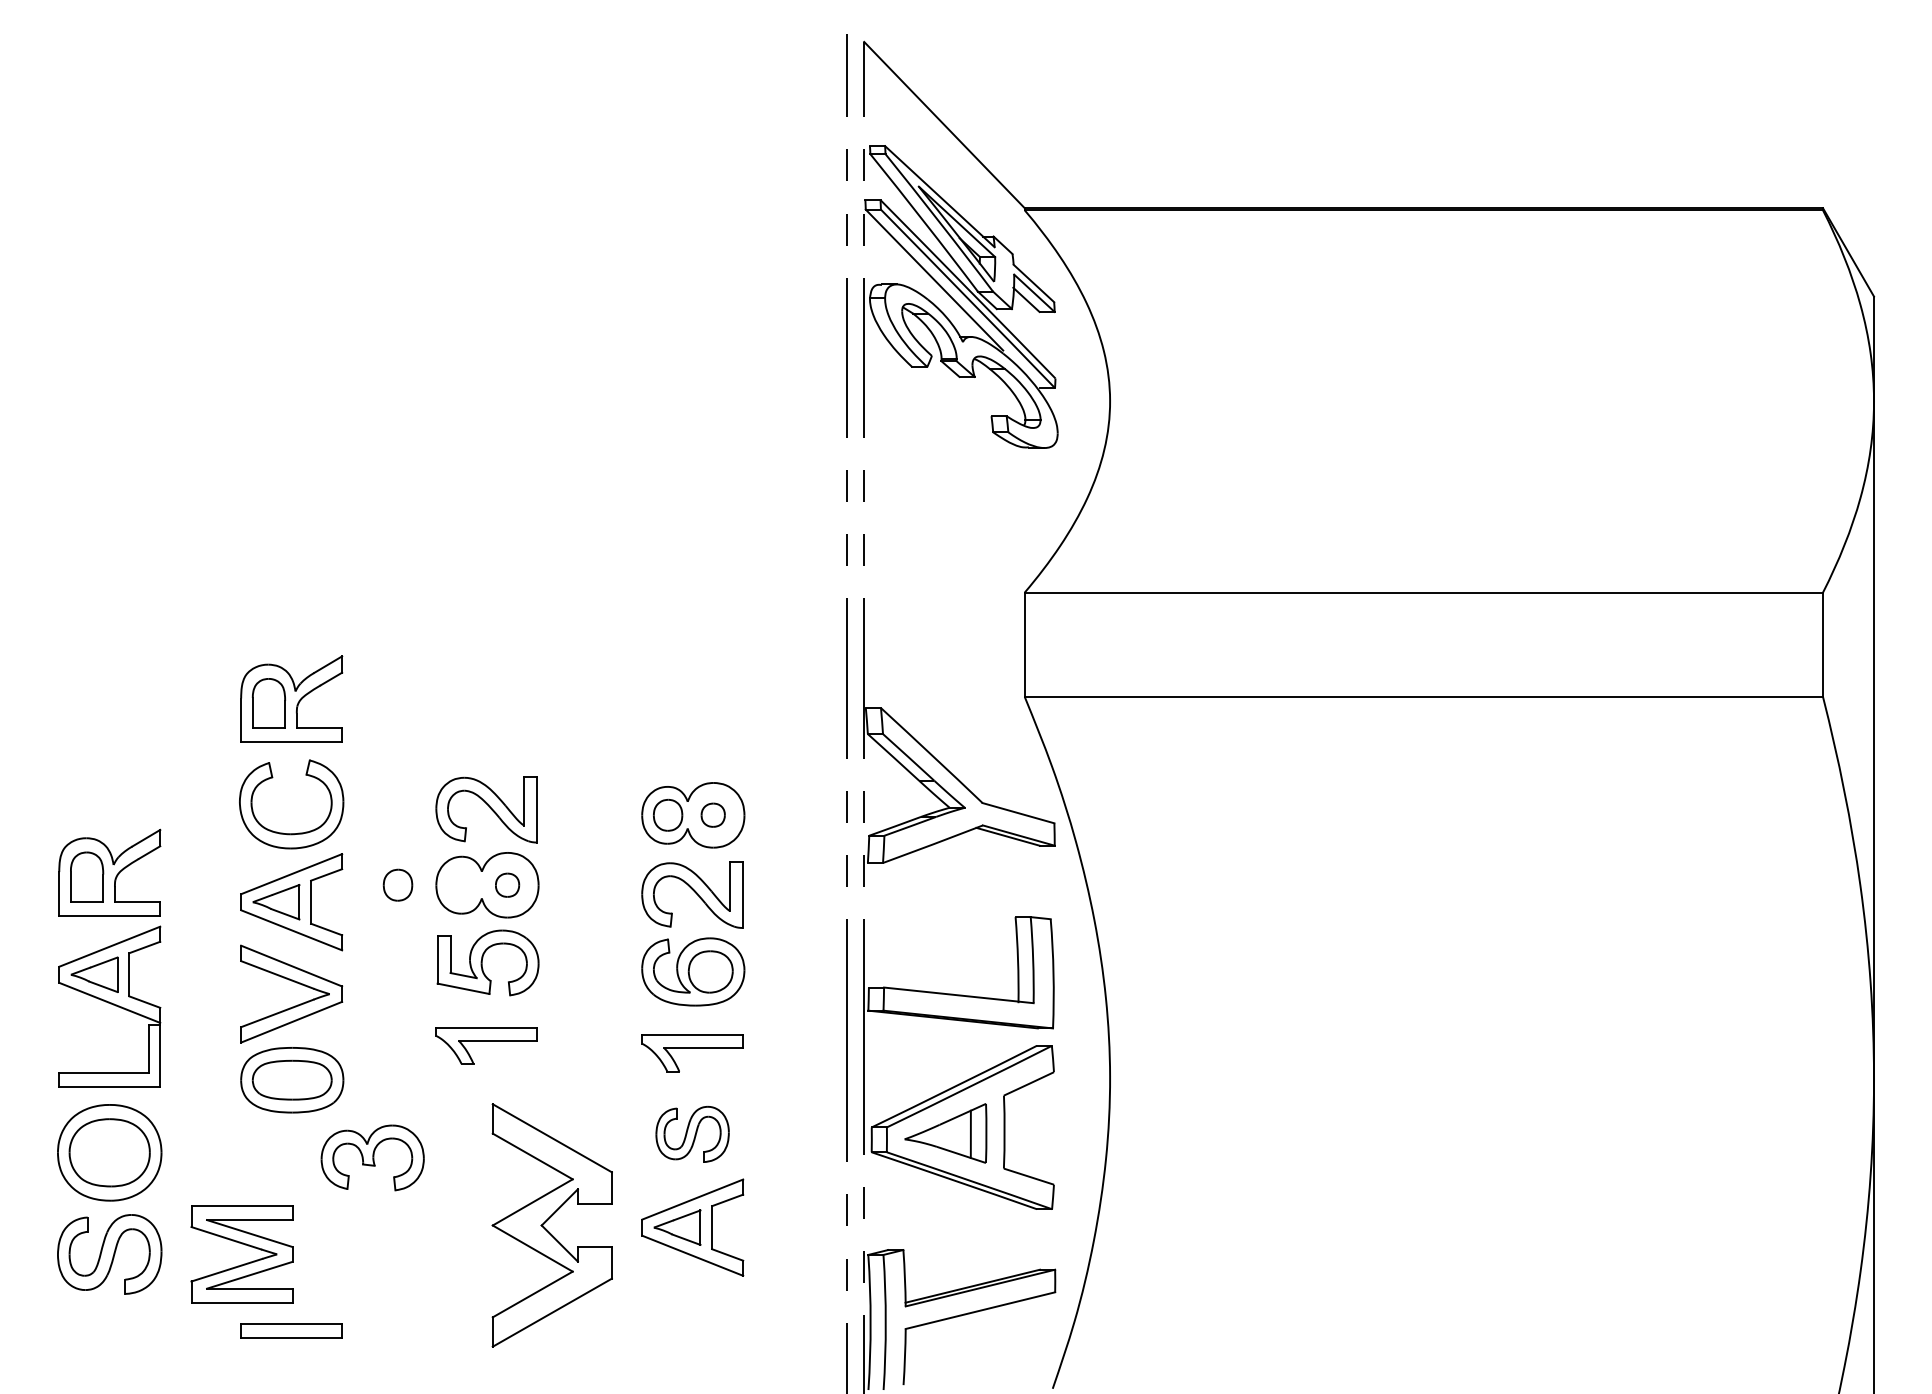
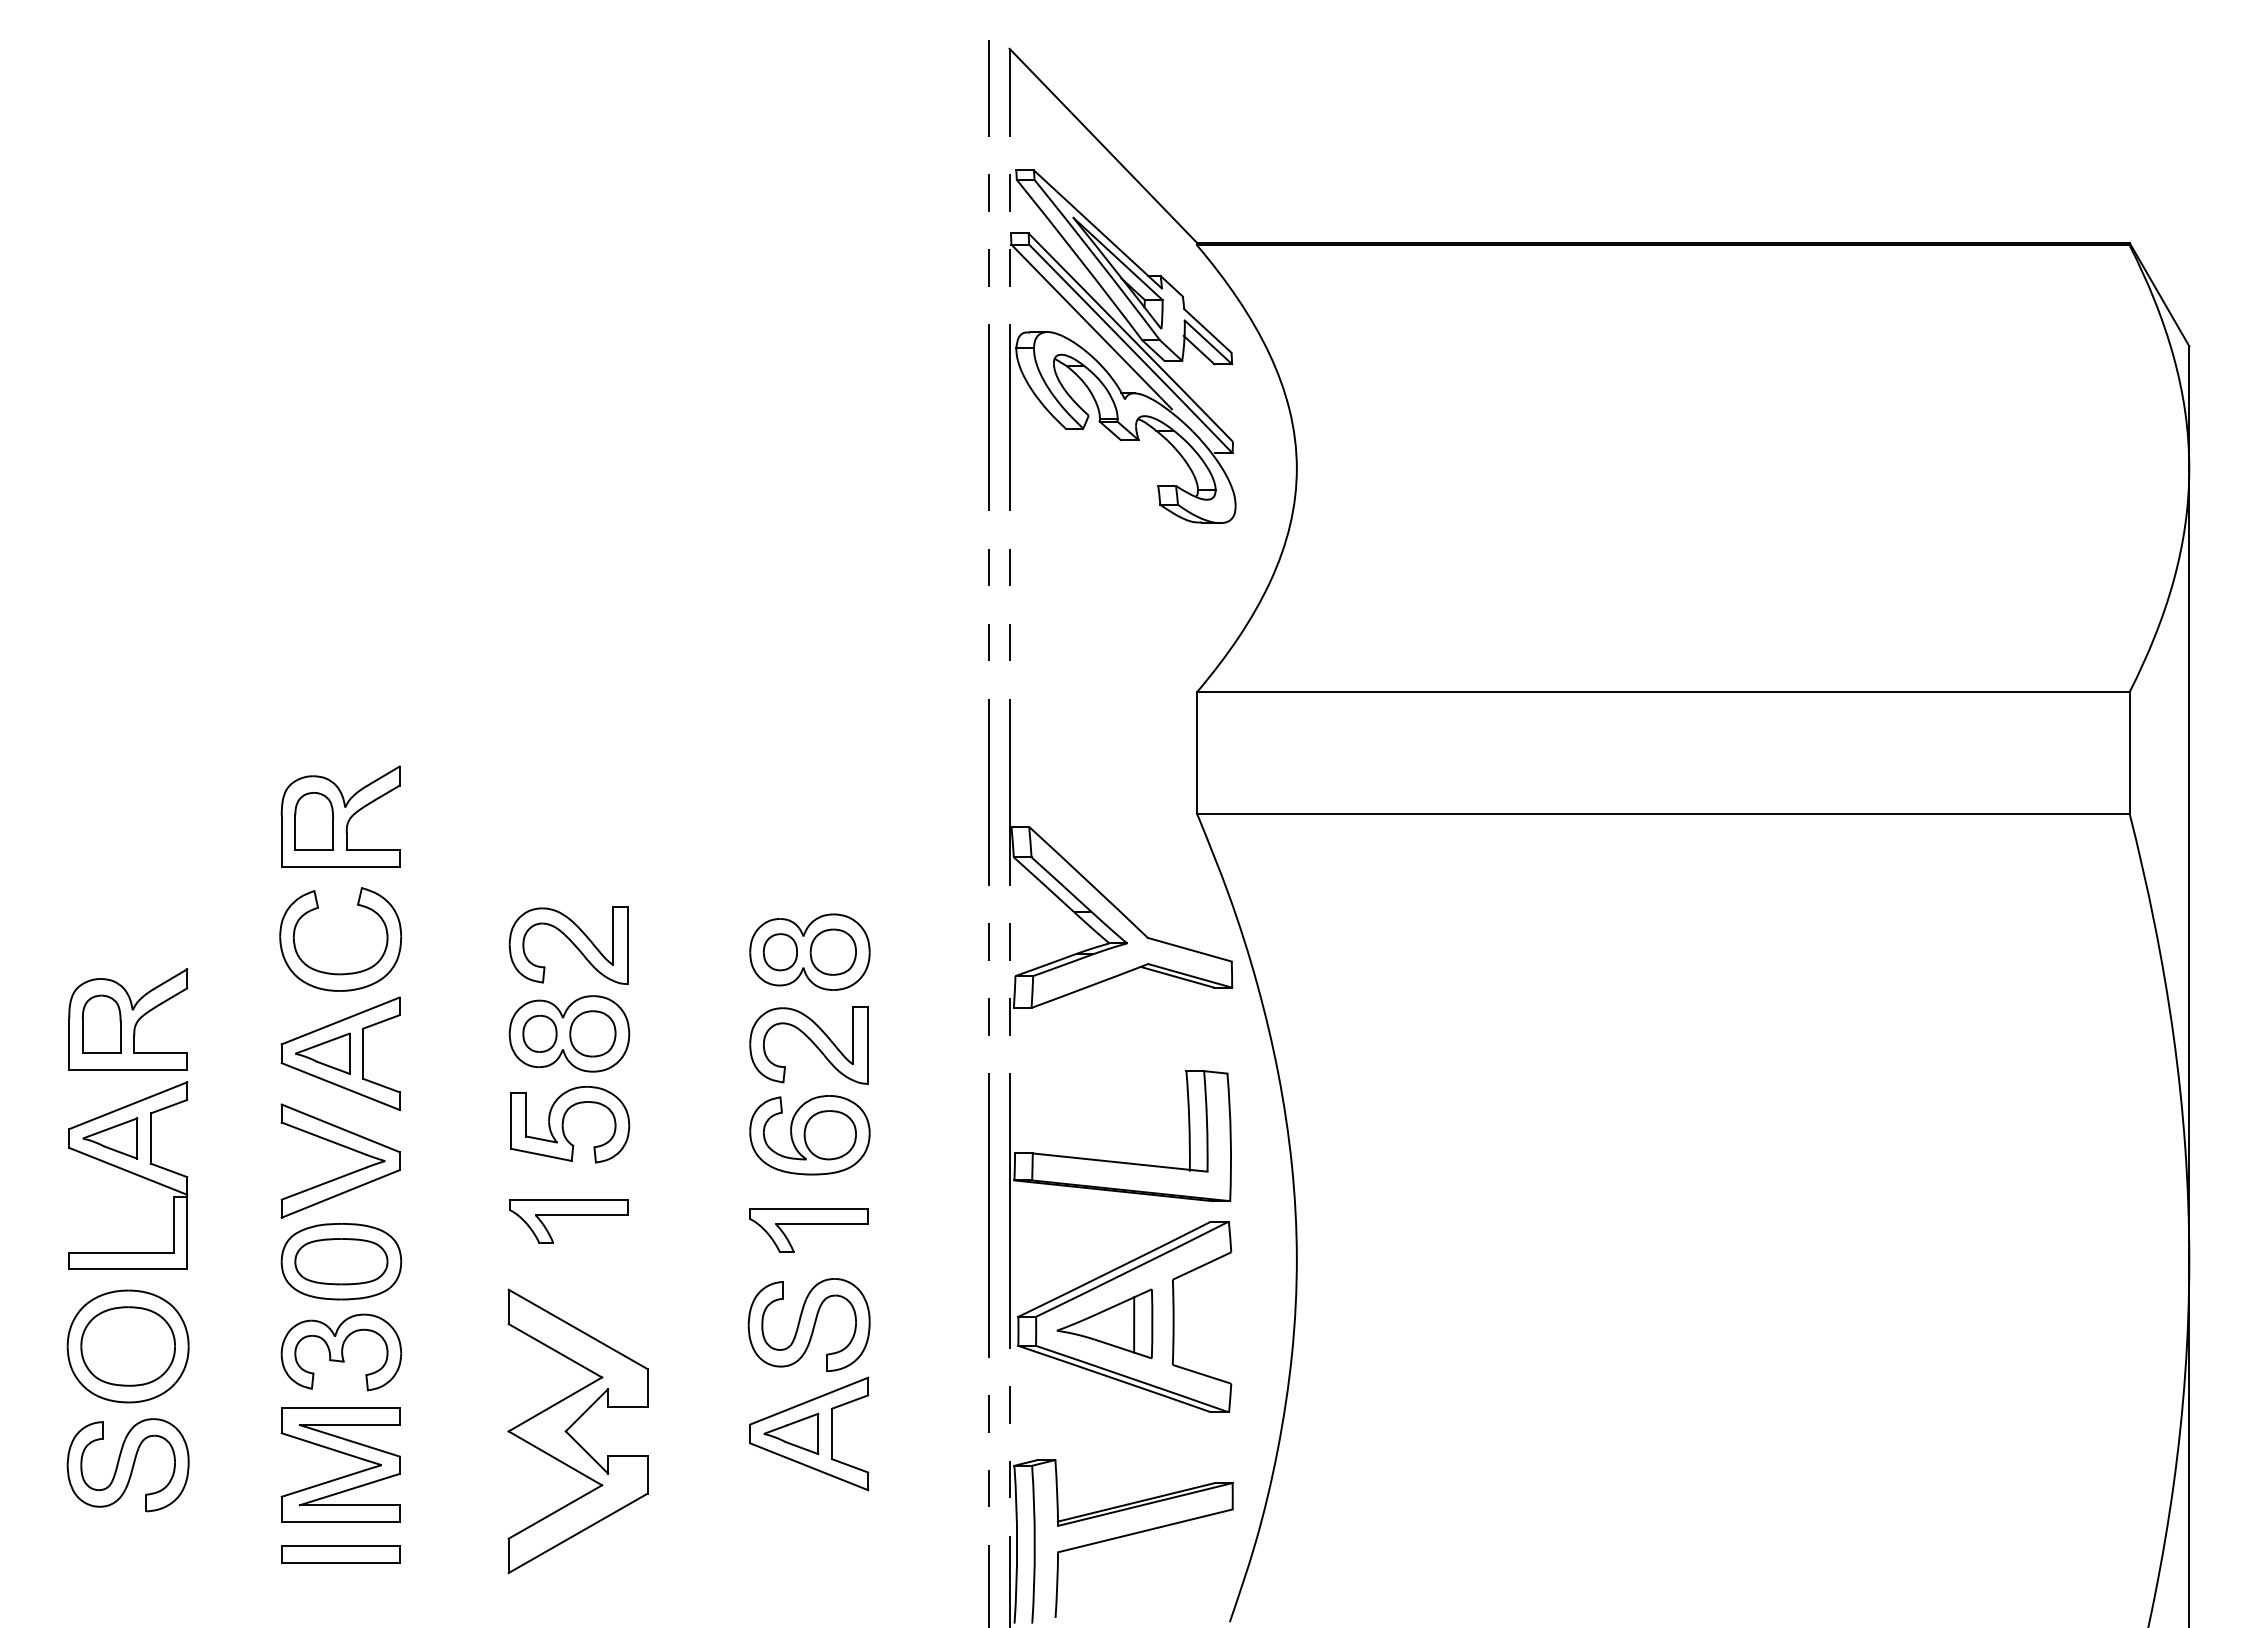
part: (712, 814) -> (832, 951), size x1.67
part: (397, 884) -> (539, 1033), moved
part: (507, 884) -> (592, 1033), size x1.67
part: (692, 1133) -> (808, 1324), size x1.43
part: (372, 1157) -> (341, 1352), moved
part: (547, 1221) -> (572, 1426), moved
part: (245, 1245) -> (344, 1454), moved

